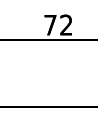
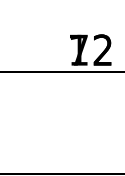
text: (50, 25) -> (78, 50), 72 -> 12

